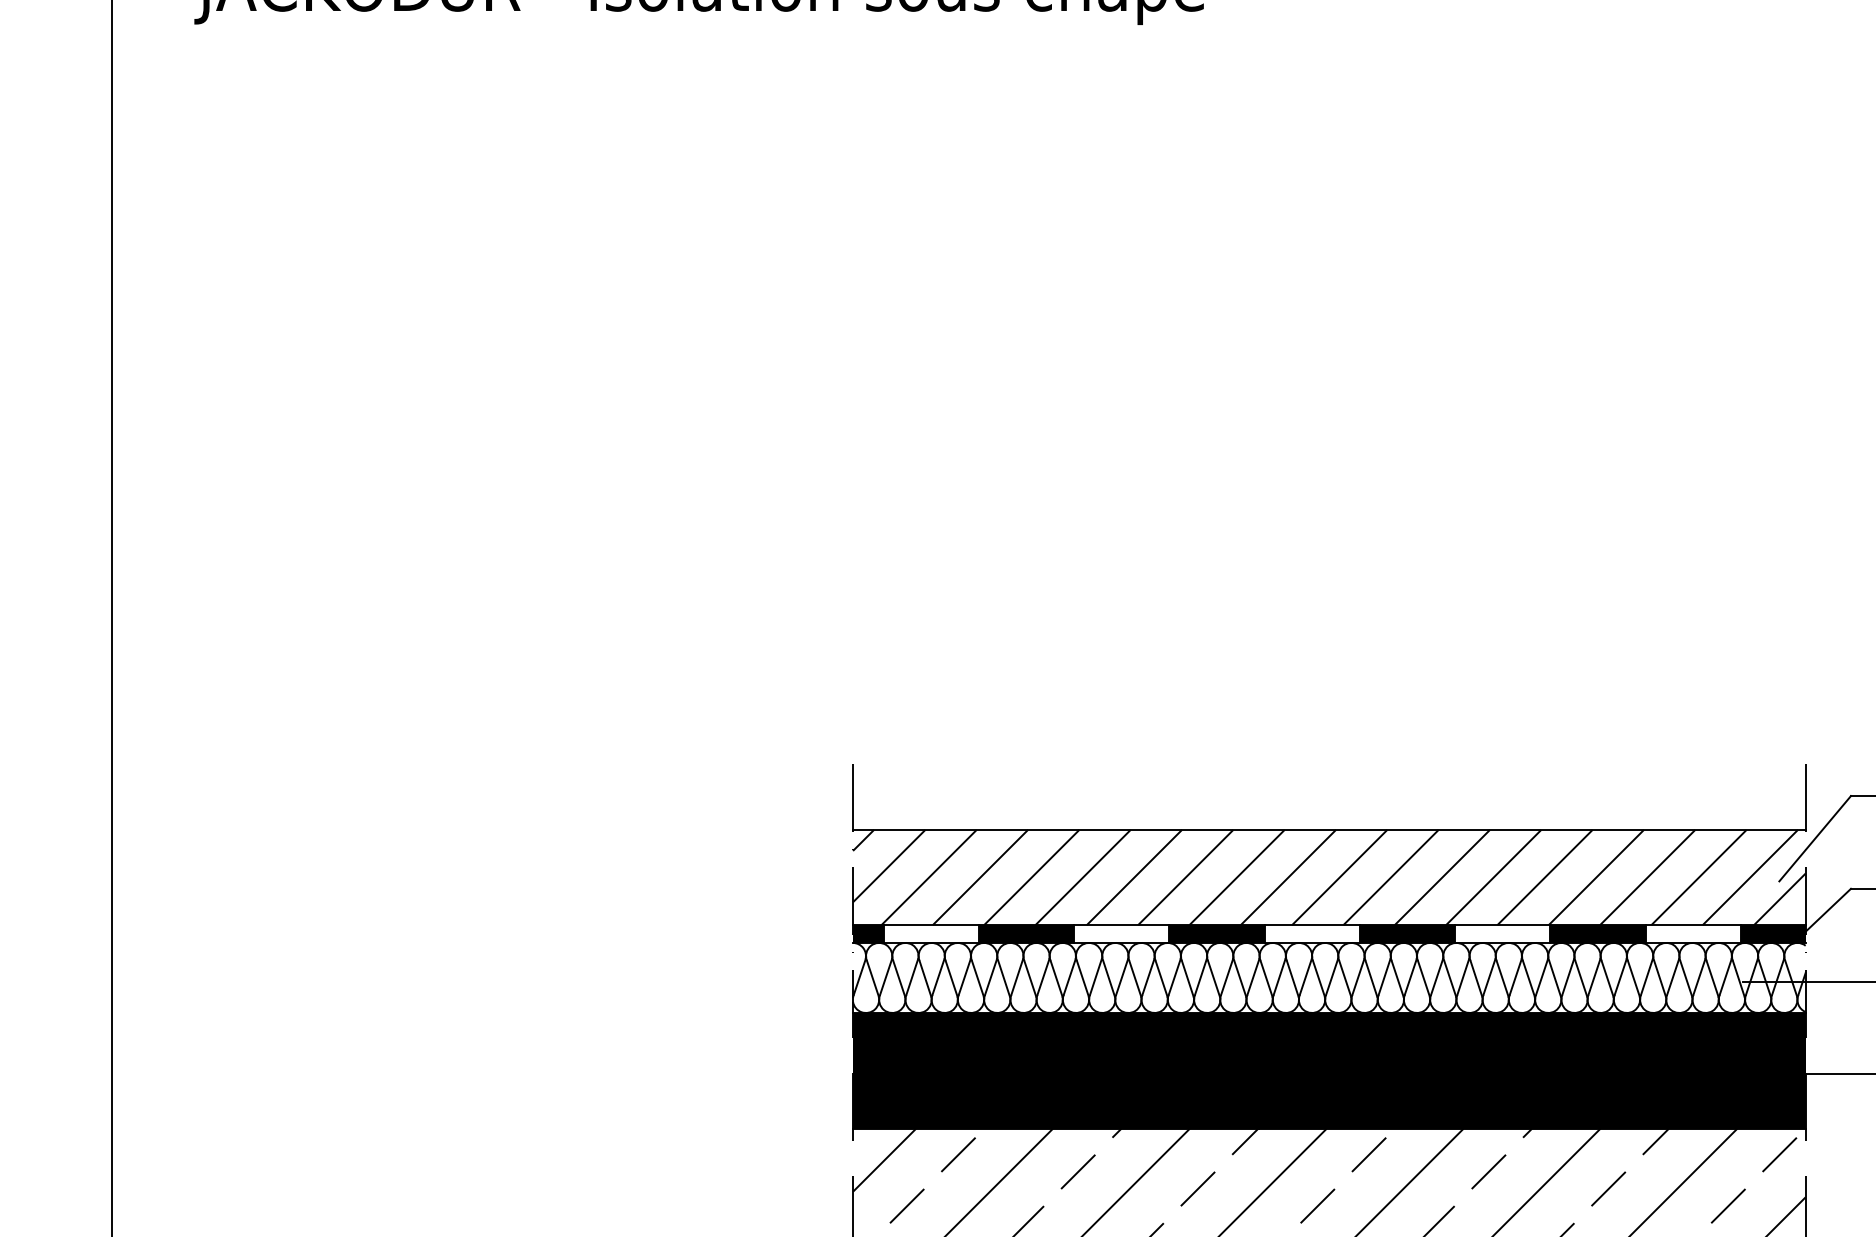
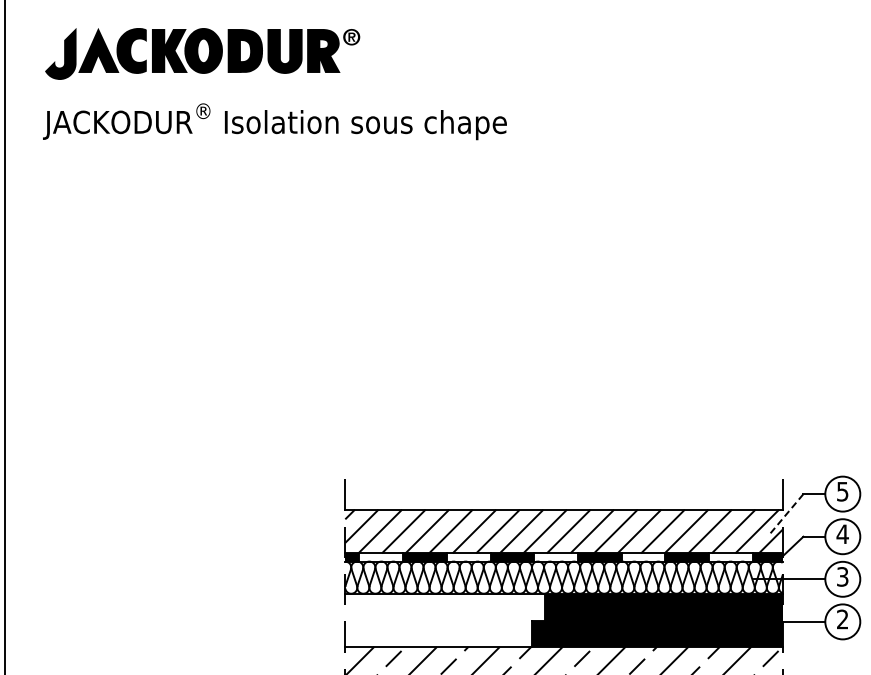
line: (1816, 838) -> (787, 513), solid -> dashed
fill: (1069, 1069) -> (444, 619), removed

